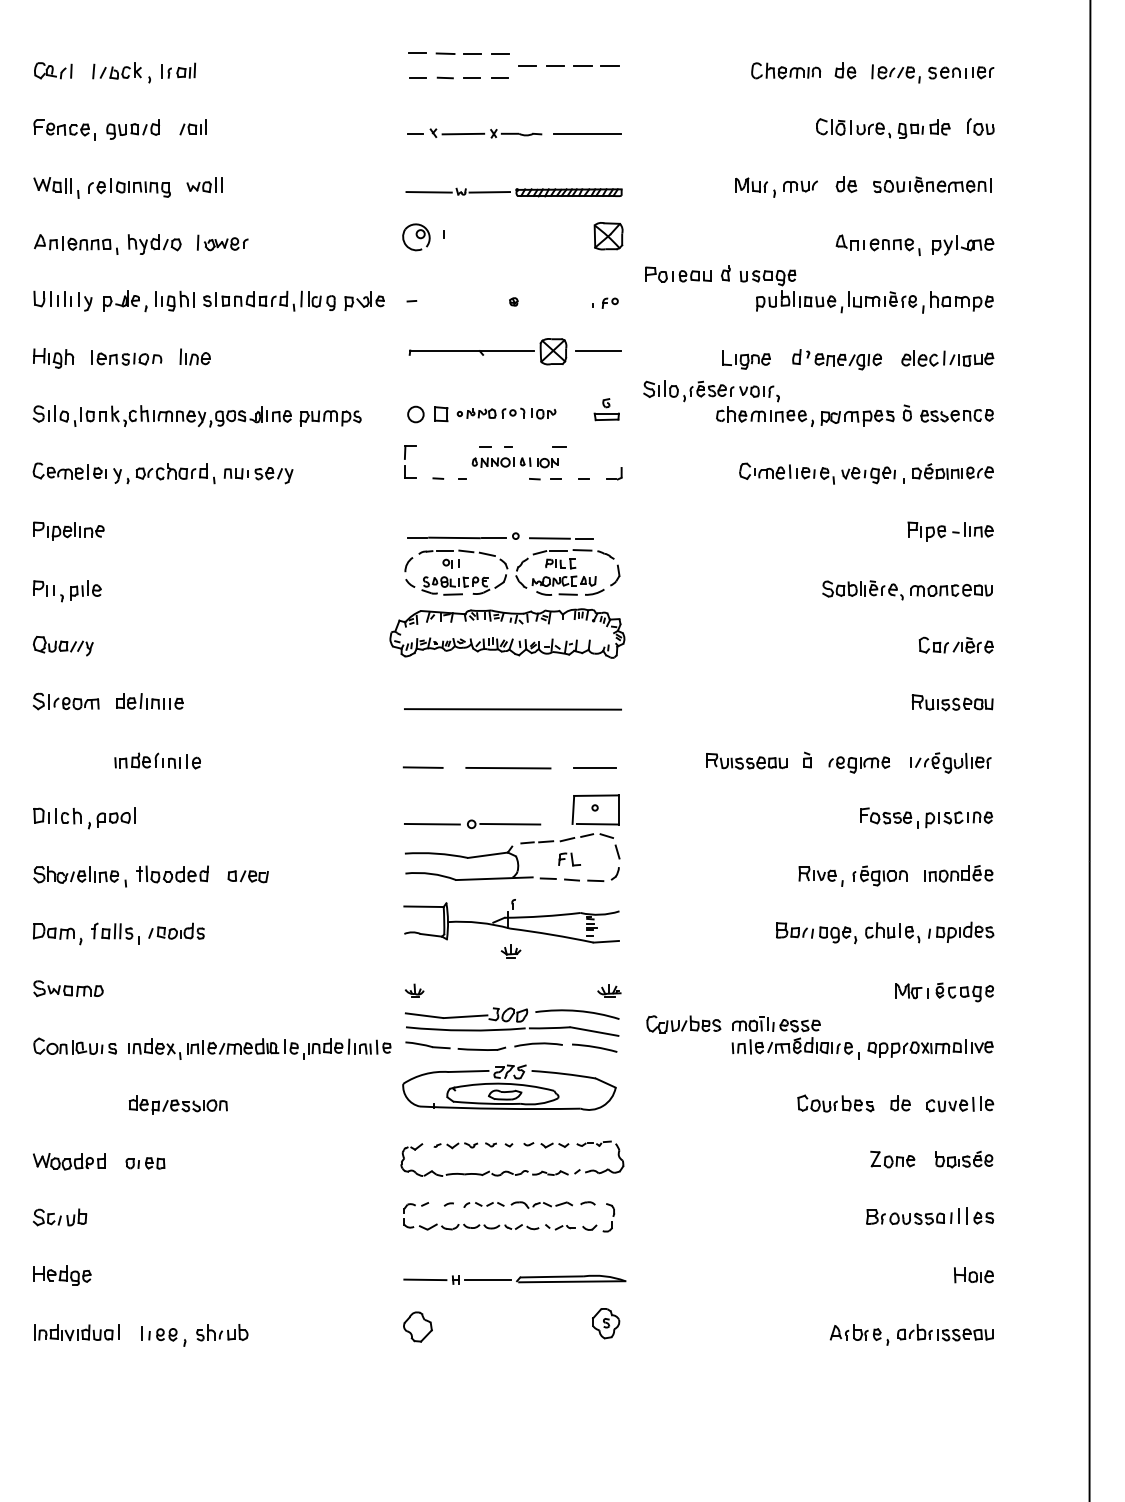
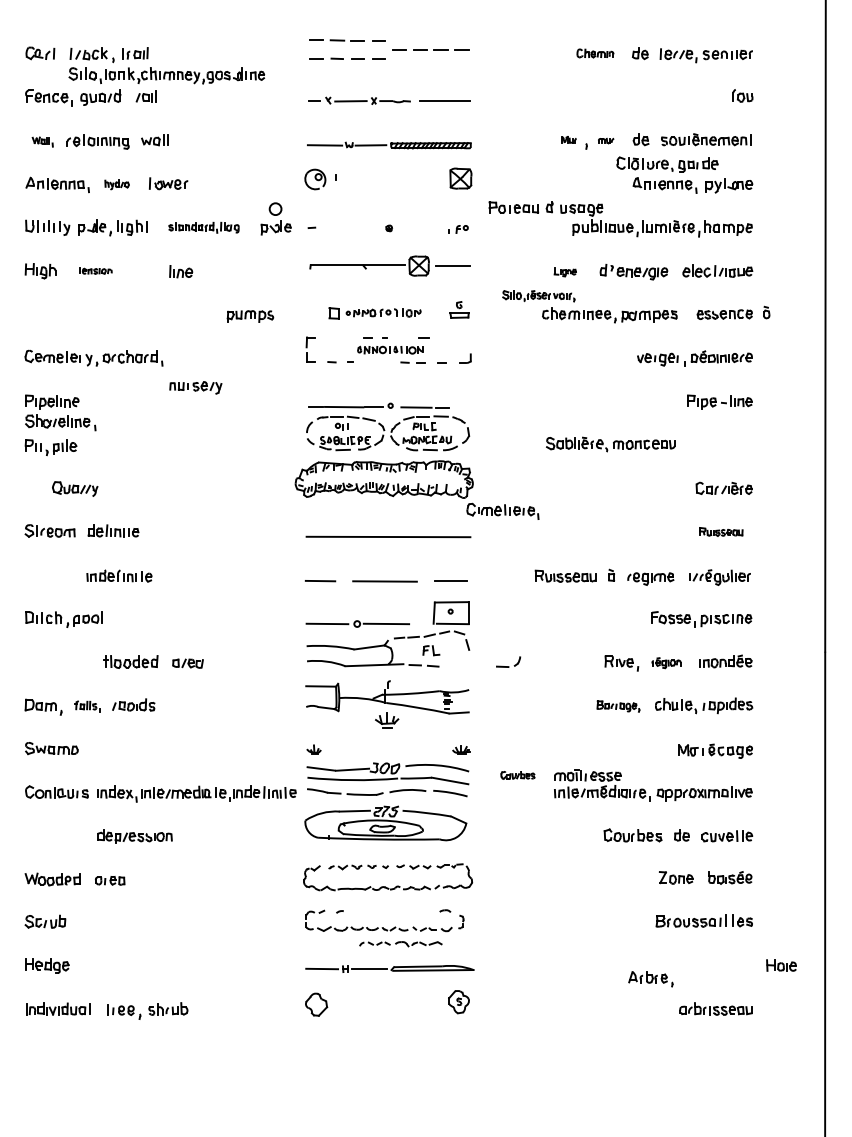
part: (786, 70) -> (595, 53), size x0.7
part: (883, 128) -> (667, 164), moved
part: (751, 184) -> (569, 139), size x0.6
part: (800, 186) -> (606, 141), size x0.6
part: (56, 187) -> (42, 141), size x0.6
part: (154, 244) -> (117, 184), size x0.6
part: (269, 300) -> (204, 227), size x0.7
part: (194, 356) -> (180, 271), moved
part: (126, 357) -> (95, 270), size x0.6
part: (746, 359) -> (565, 272), size x0.6
part: (711, 391) -> (538, 296), size x0.7
part: (906, 412) -> (766, 312), moved
circle: (415, 414) -> (275, 209), moved
part: (161, 416) -> (166, 75), moved
part: (786, 473) -> (502, 511), moved
part: (258, 475) -> (195, 387), moved
part: (907, 590) -> (610, 444), moved
part: (62, 646) -> (74, 489), moved
part: (952, 702) -> (721, 531), size x0.7
part: (603, 874) -> (508, 662), moved
part: (879, 875) -> (666, 662), size x0.7
part: (79, 876) -> (60, 422), moved
part: (115, 933) -> (87, 706), size x0.7
part: (816, 933) -> (618, 706), size x0.7
part: (510, 951) -> (386, 720), size x1.6
part: (683, 1024) -> (517, 775), size x0.6
part: (517, 1204) -> (400, 943), moved
part: (608, 1217) -> (460, 921), size x0.6
part: (973, 1275) -> (781, 965), moved
part: (859, 1334) -> (650, 978), moved

